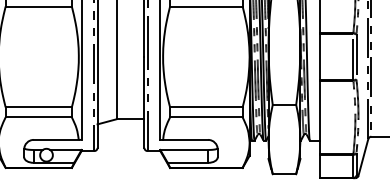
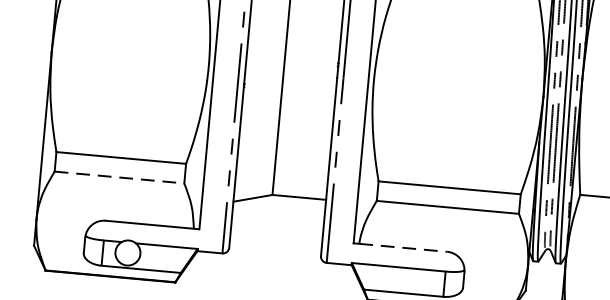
line: (39, 117) -> (120, 177), solid -> dashed
line: (186, 139) -> (405, 247), solid -> dashed

